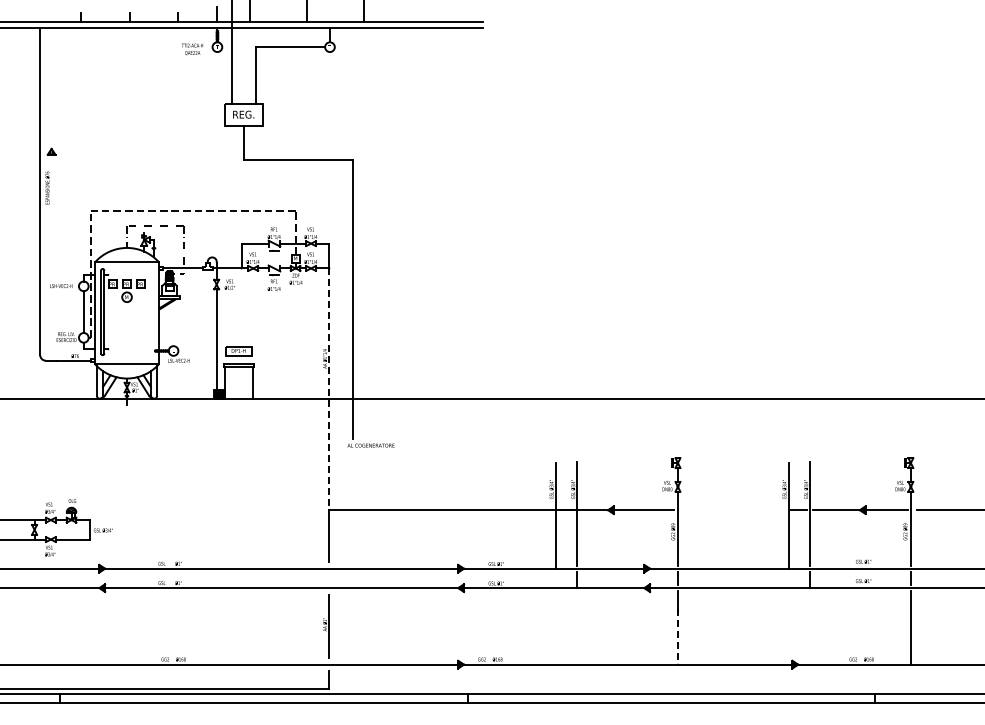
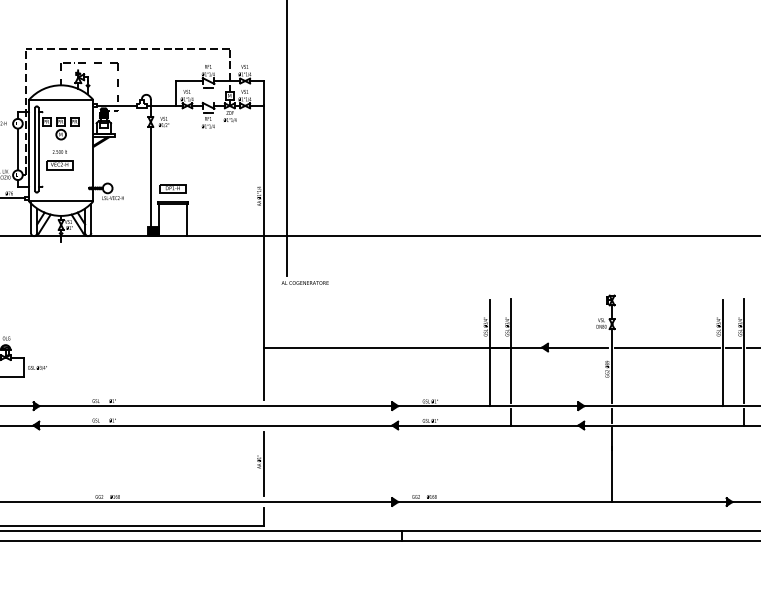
part: (125, 322) -> (59, 159), added
line: (329, 389) -> (263, 226), dashed -> solid
line: (733, 510) -> (667, 347), added
line: (677, 637) -> (611, 474), dashed -> solid

